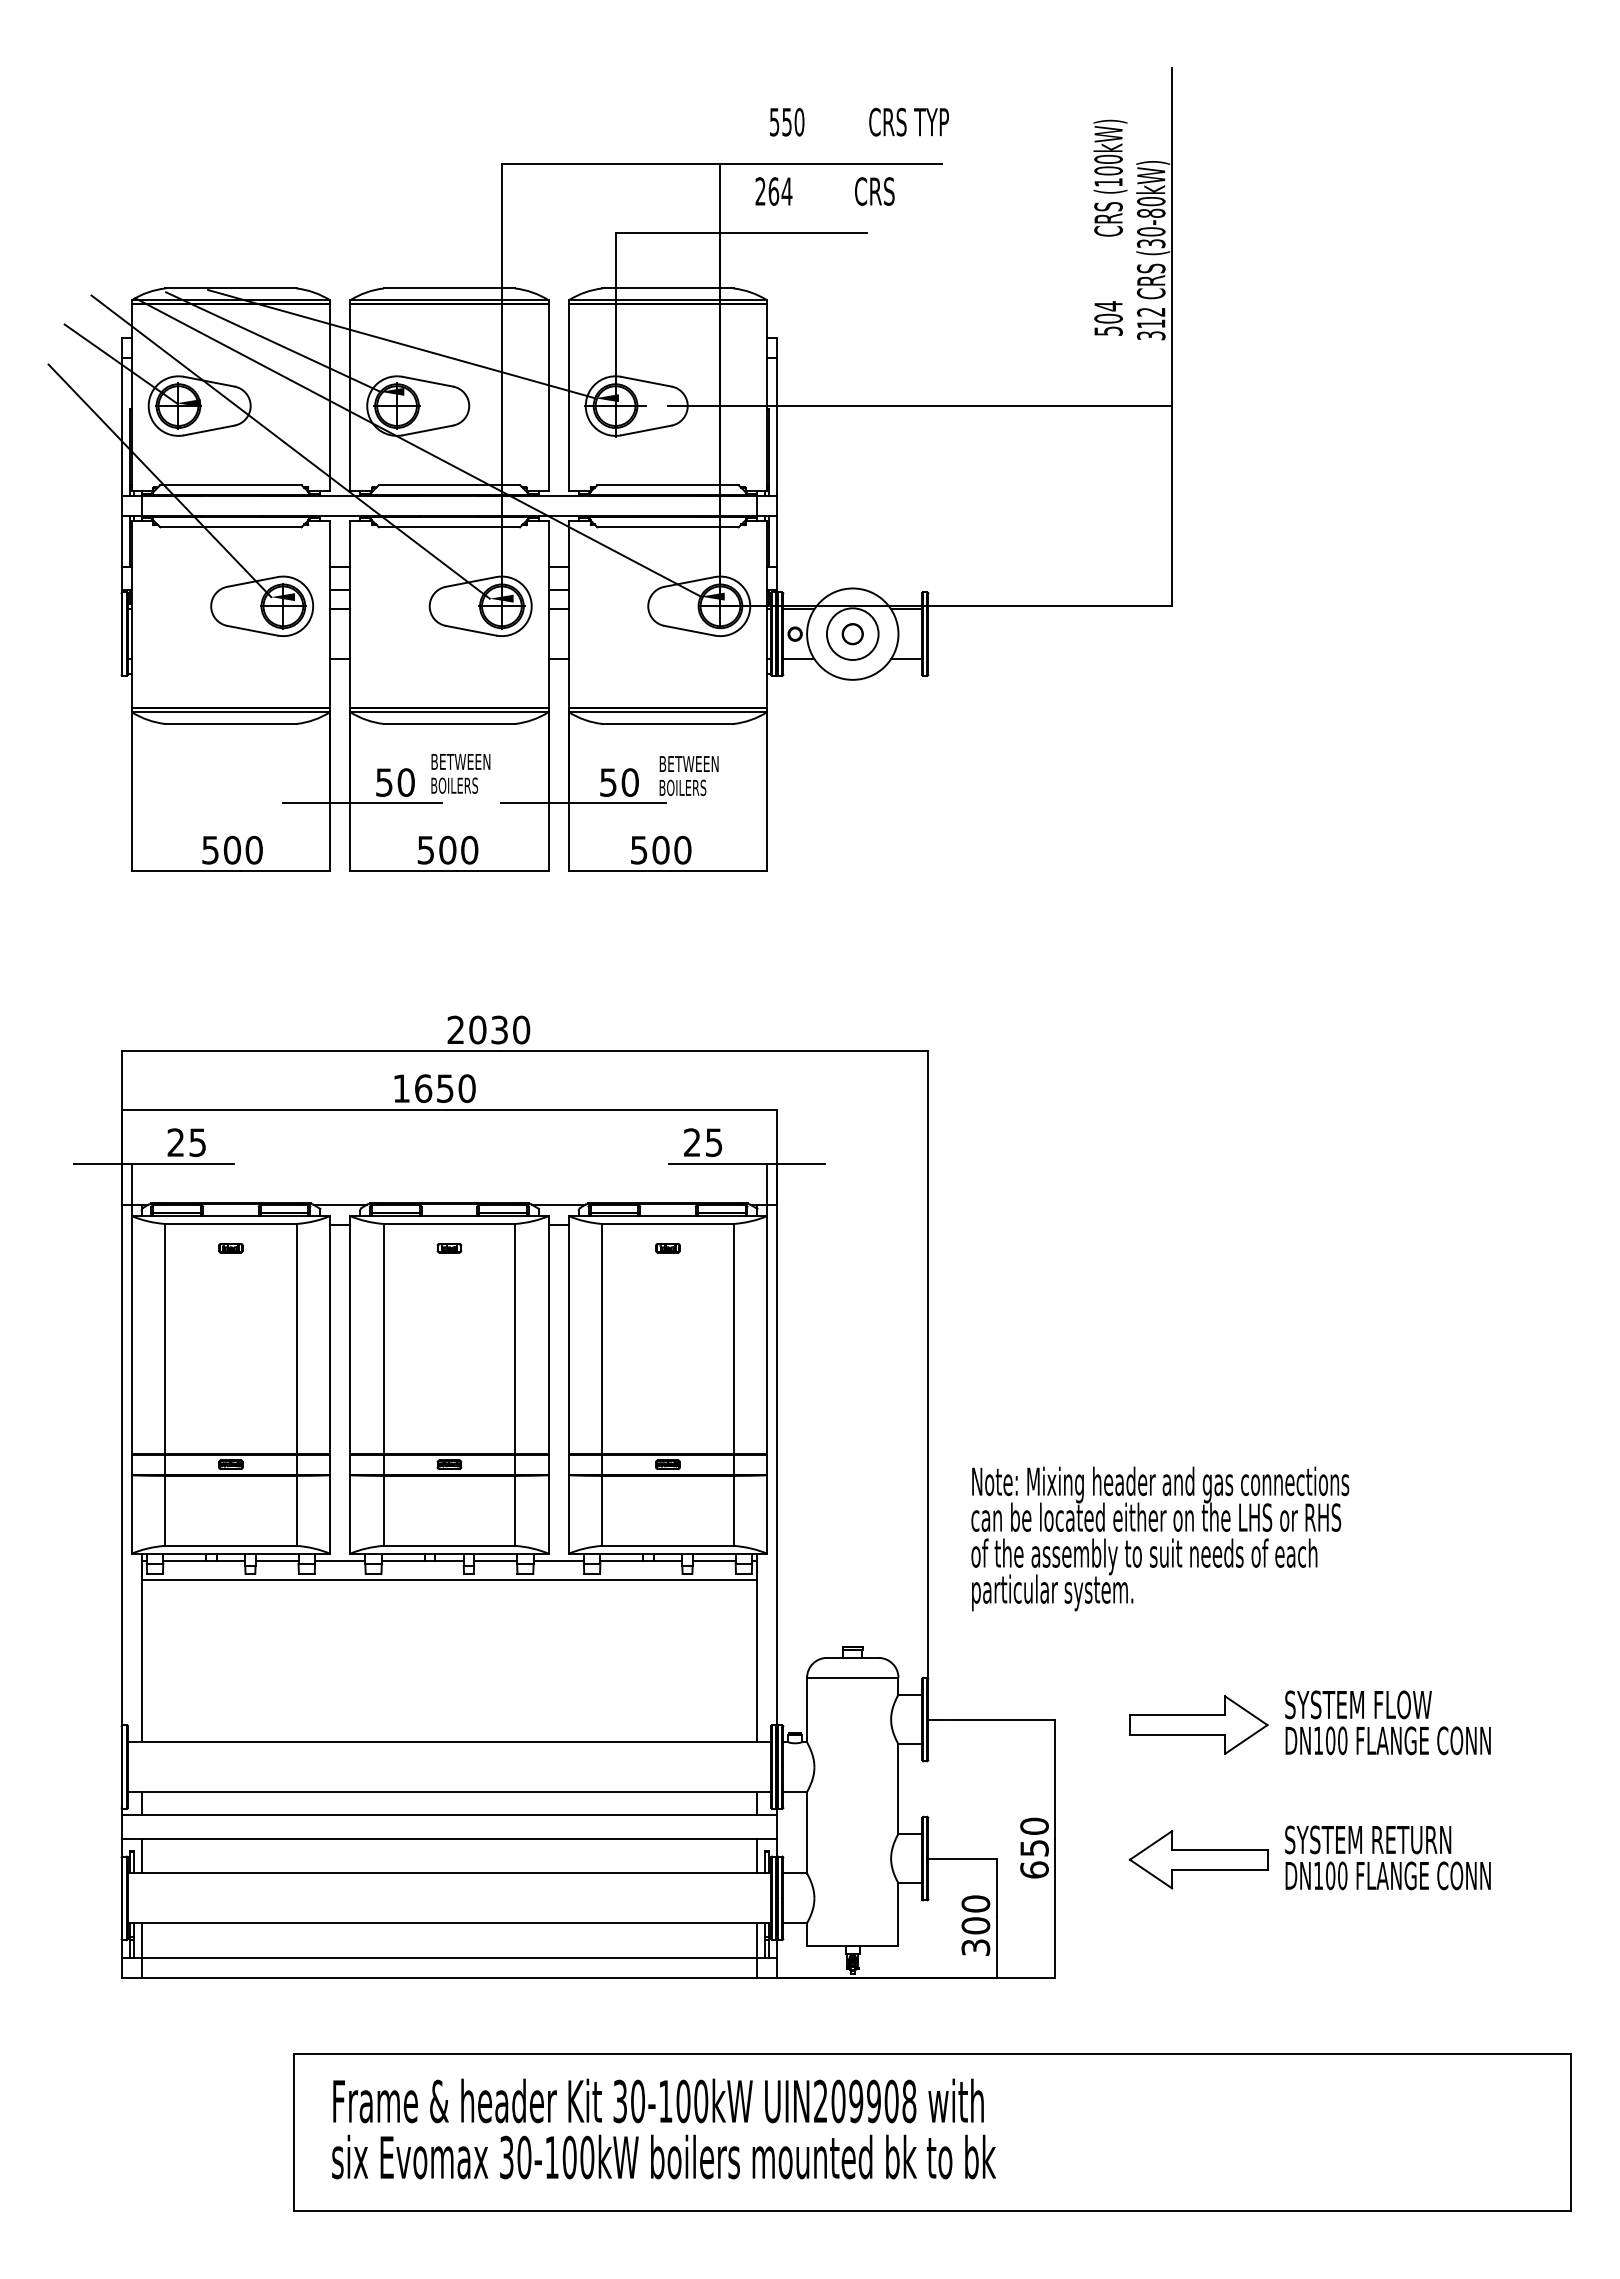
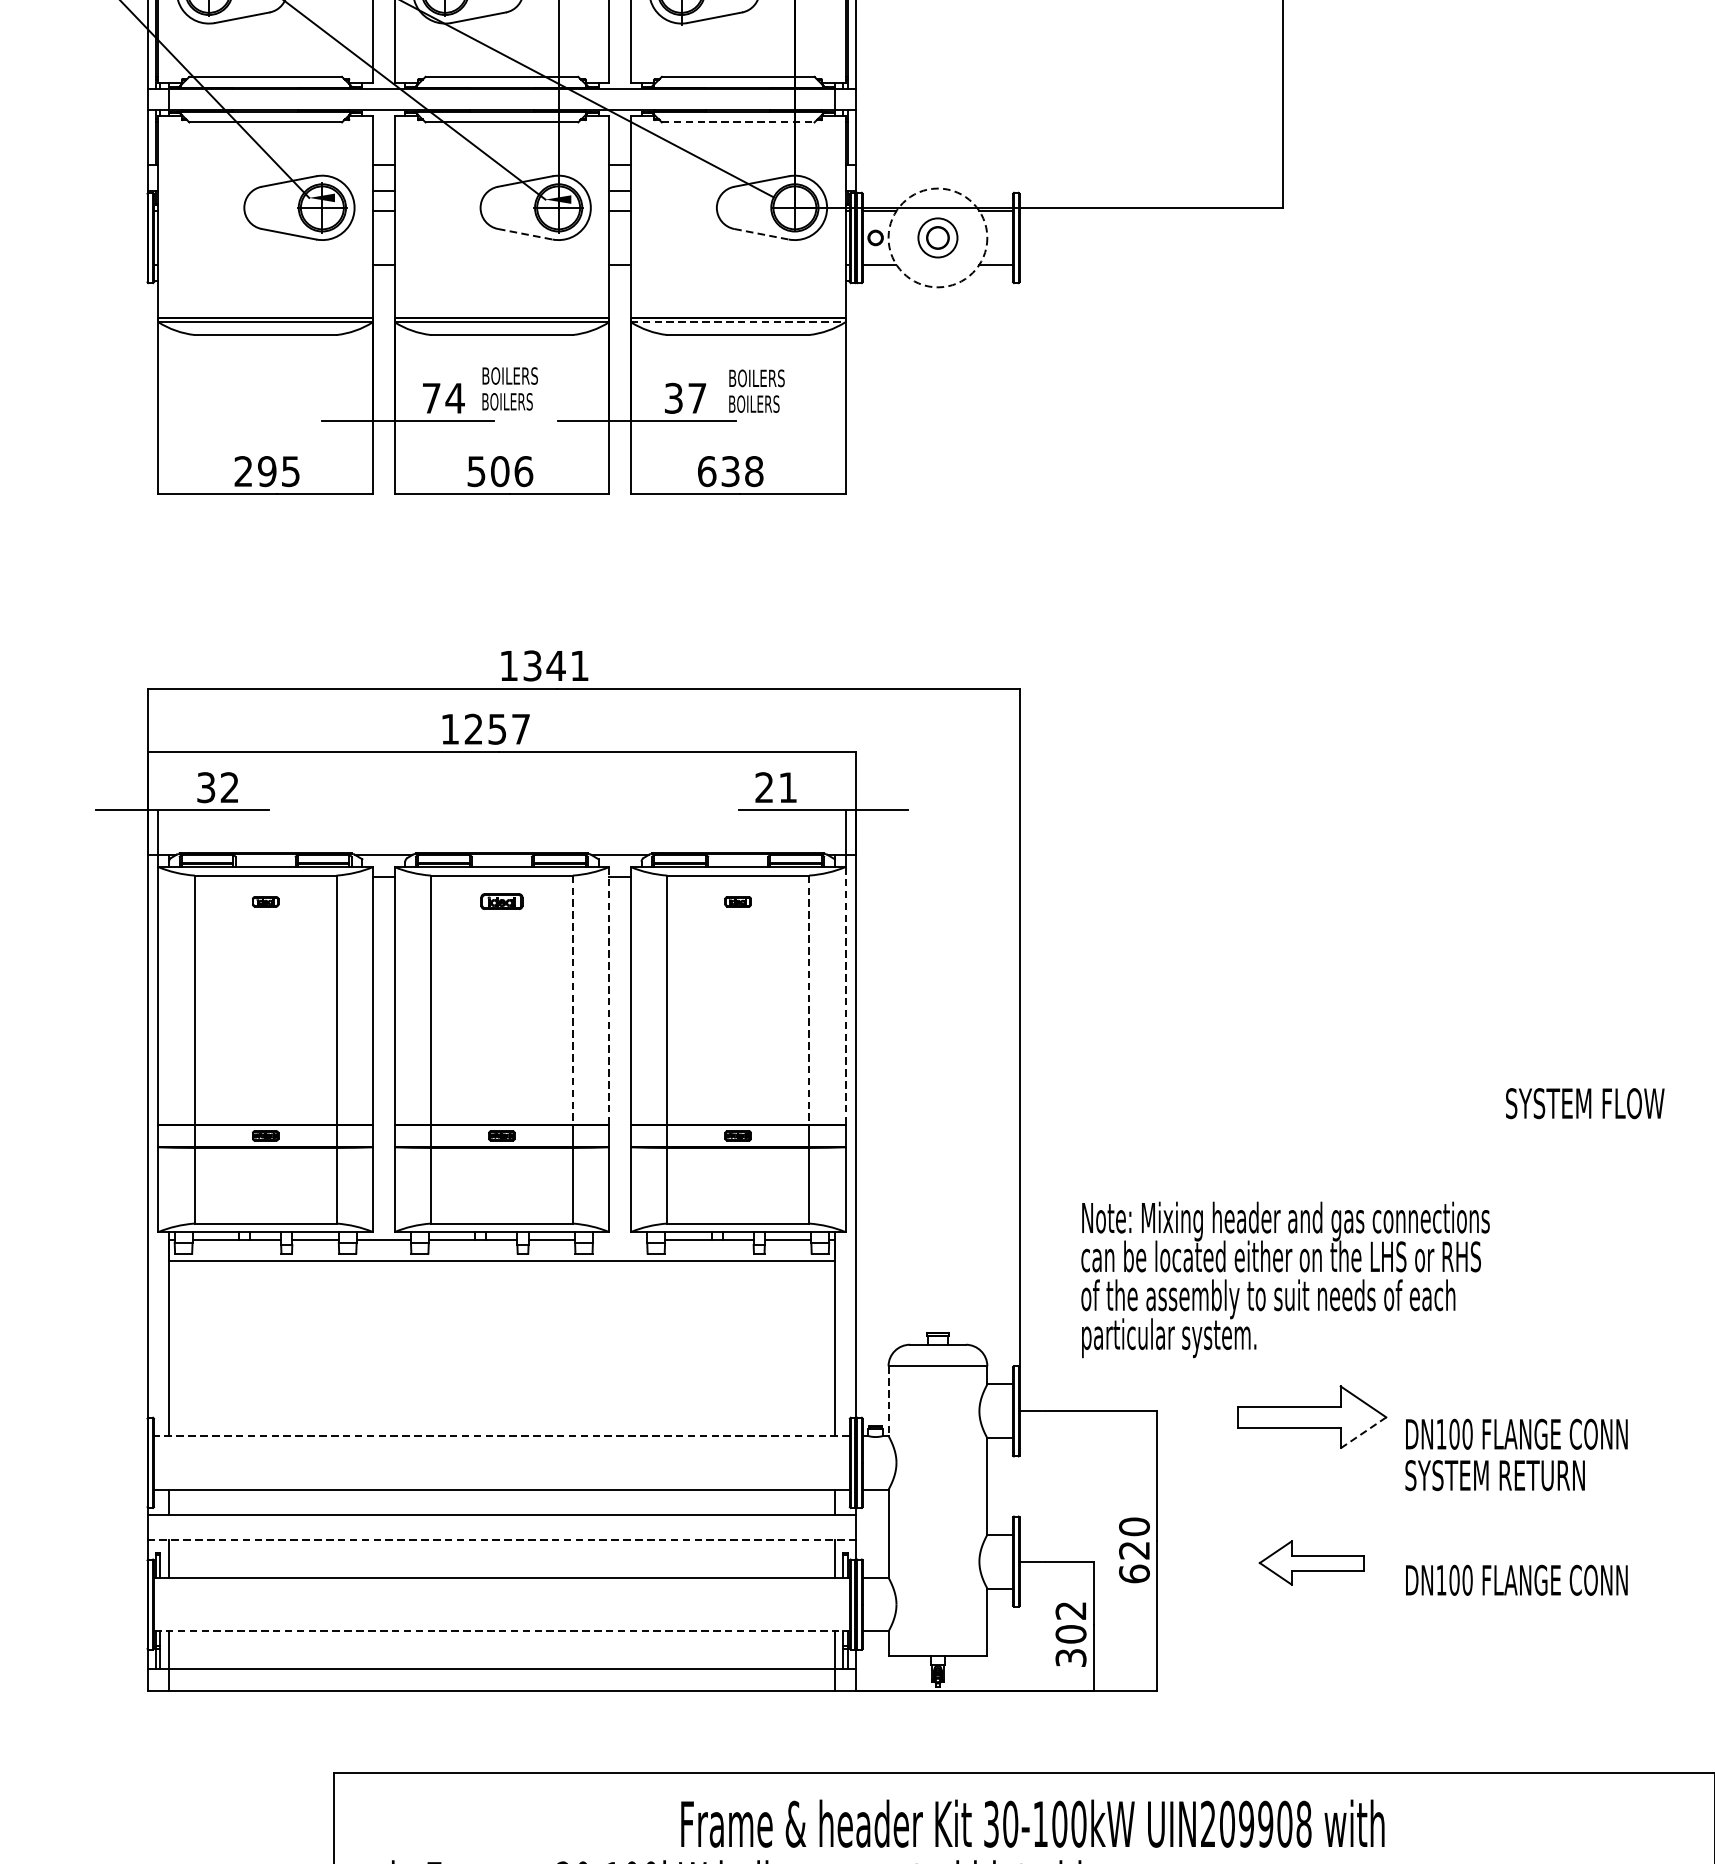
line: (668, 527) -> (738, 122), solid -> dashed
fill: (712, 596) -> (786, 197), removed
line: (471, 630) -> (525, 233), solid -> dashed
line: (689, 630) -> (761, 233), solid -> dashed
circle: (852, 633) -> (937, 237), solid -> dashed
circle: (852, 634) -> (937, 238), size x0.7
line: (668, 712) -> (738, 322), solid -> dashed
text: (464, 761) -> (518, 375), BETWEEN -> BOILERS
text: (692, 763) -> (764, 377), BETWEEN -> BOILERS
text: (395, 782) -> (443, 398), 50 -> 74
text: (619, 782) -> (685, 398), 50 -> 37
text: (232, 849) -> (267, 470), 500 -> 295
text: (469, 849) -> (523, 470), 500 -> 506
text: (660, 849) -> (730, 470), 500 -> 638
text: (488, 1029) -> (544, 665), 2030 -> 1341
text: (445, 1088) -> (497, 729), 1650 -> 1257
text: (186, 1142) -> (217, 787), 25 -> 32
text: (714, 1142) -> (788, 787), 25 -> 21
part: (449, 1248) -> (501, 902), size x1.6
line: (548, 1335) -> (608, 996), solid -> dashed
line: (767, 1335) -> (845, 996), solid -> dashed
line: (515, 1339) -> (573, 1000), solid -> dashed
line: (733, 1339) -> (809, 1000), solid -> dashed
text: (1160, 1538) -> (1285, 1279), moved
line: (558, 1560) -> (619, 1239), removed
text: (1358, 1704) -> (1585, 1103), moved
line: (807, 1710) -> (889, 1401), solid -> dashed
line: (1246, 1739) -> (1363, 1432), solid -> dashed
line: (449, 1742) -> (501, 1436), solid -> dashed
line: (449, 1838) -> (501, 1539), solid -> dashed
text: (1368, 1839) -> (1495, 1475), moved
text: (1034, 1848) -> (1134, 1550), 650 -> 620
part: (1198, 1859) -> (1311, 1562), size x0.7
text: (975, 1903) -> (1070, 1610), 300 -> 302
line: (449, 1923) -> (501, 1631), solid -> dashed
text: (658, 2100) -> (1032, 1823), moved

